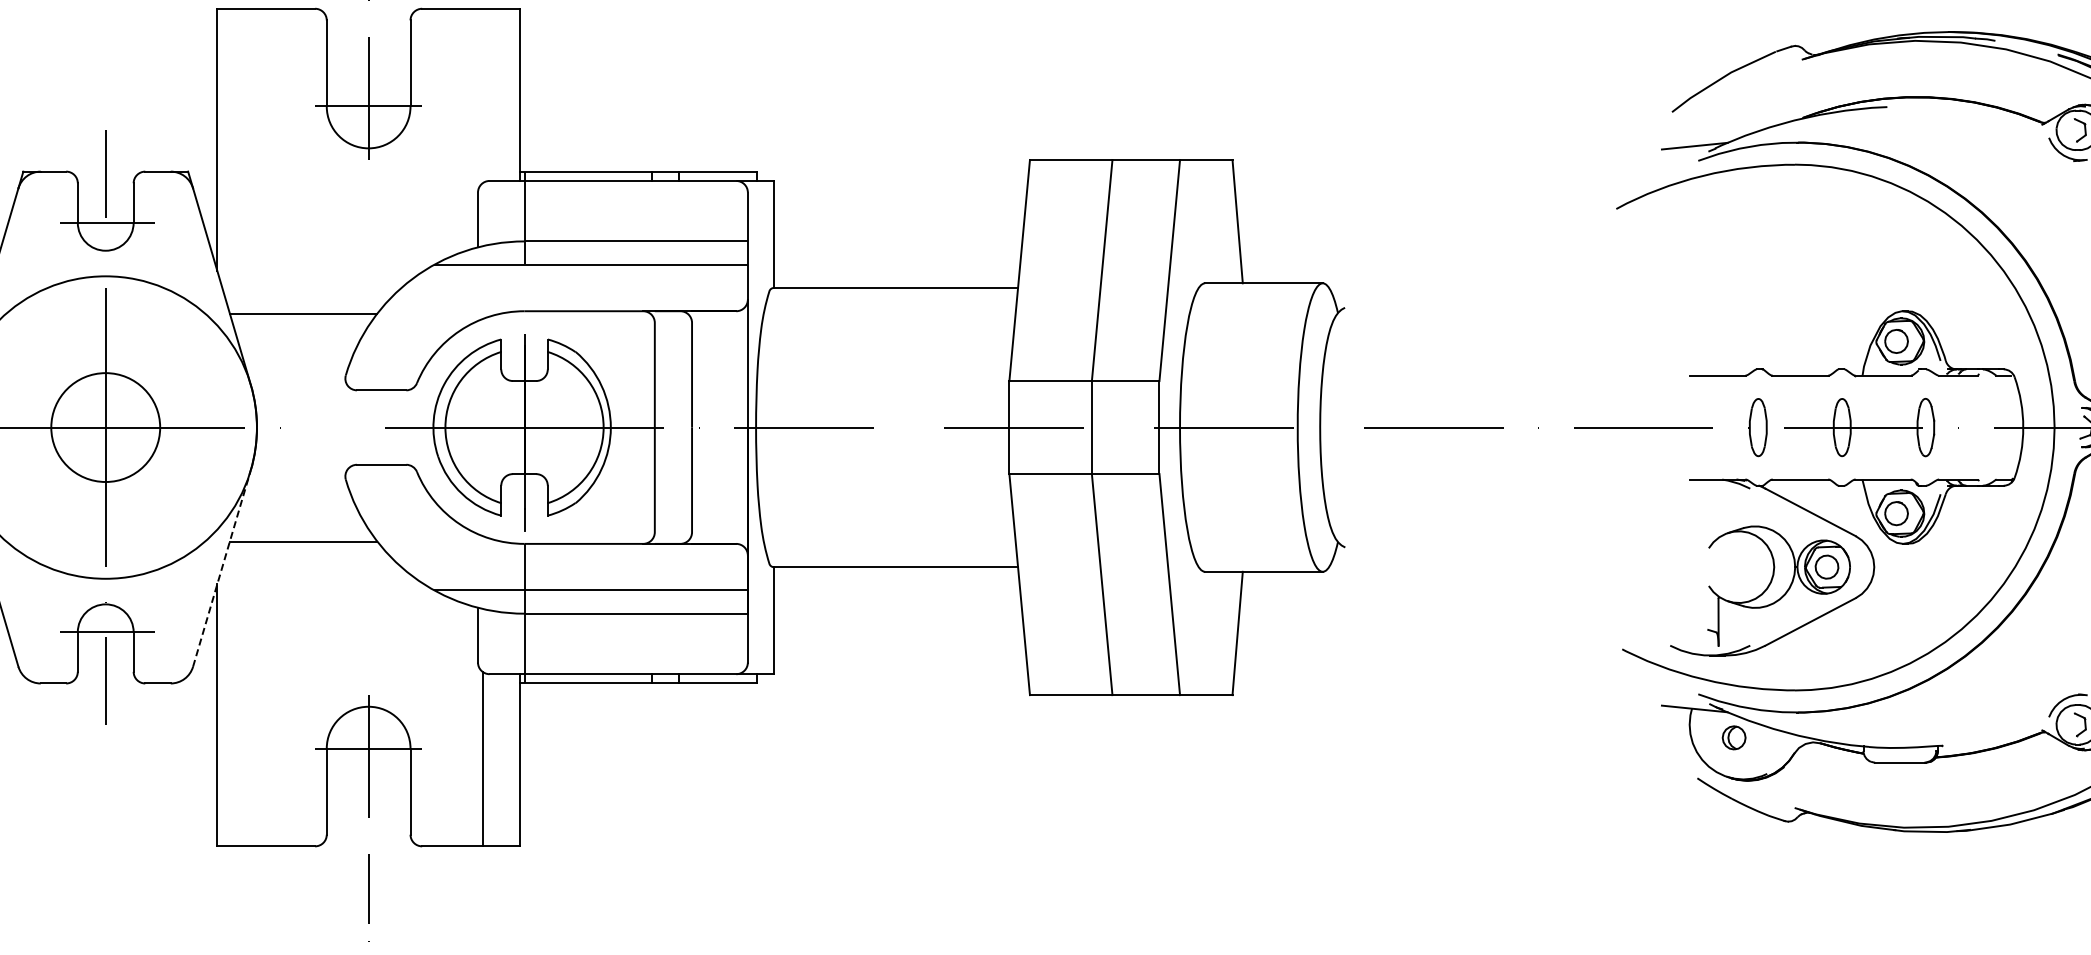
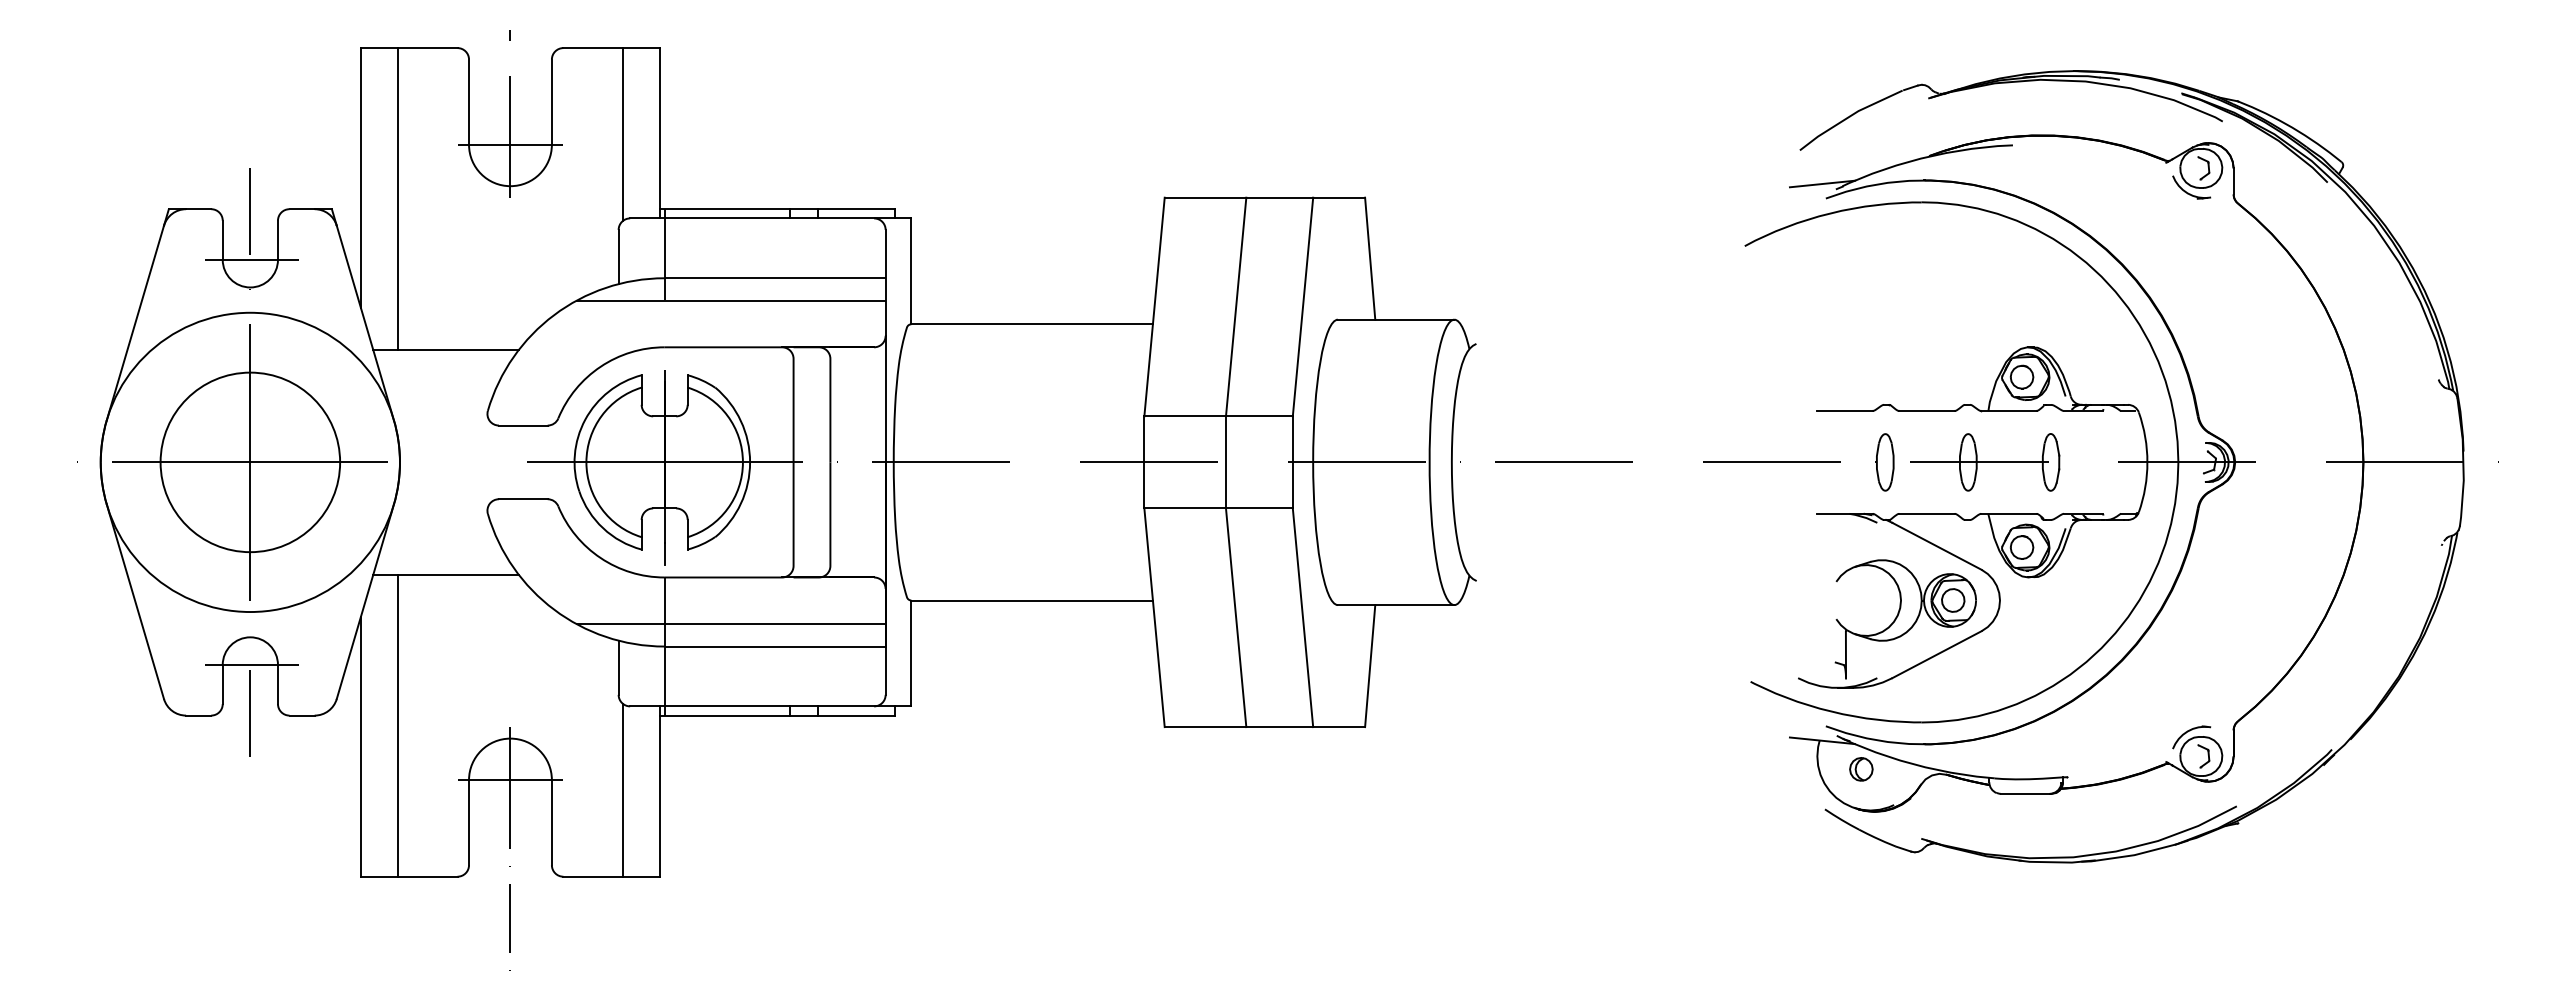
line: (482, 96) -> (623, 134), added
line: (254, 160) -> (397, 198), added
circle: (105, 427) -> (250, 462), size x1.67
line: (222, 568) -> (365, 601), dashed -> solid
line: (254, 693) -> (397, 725), added

